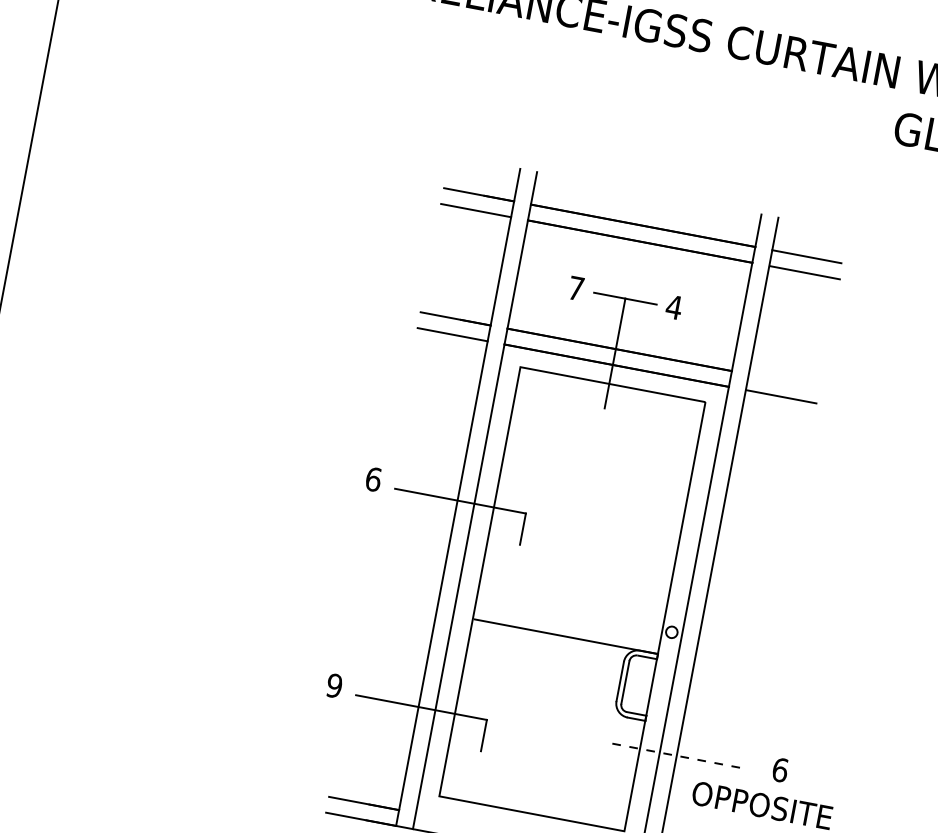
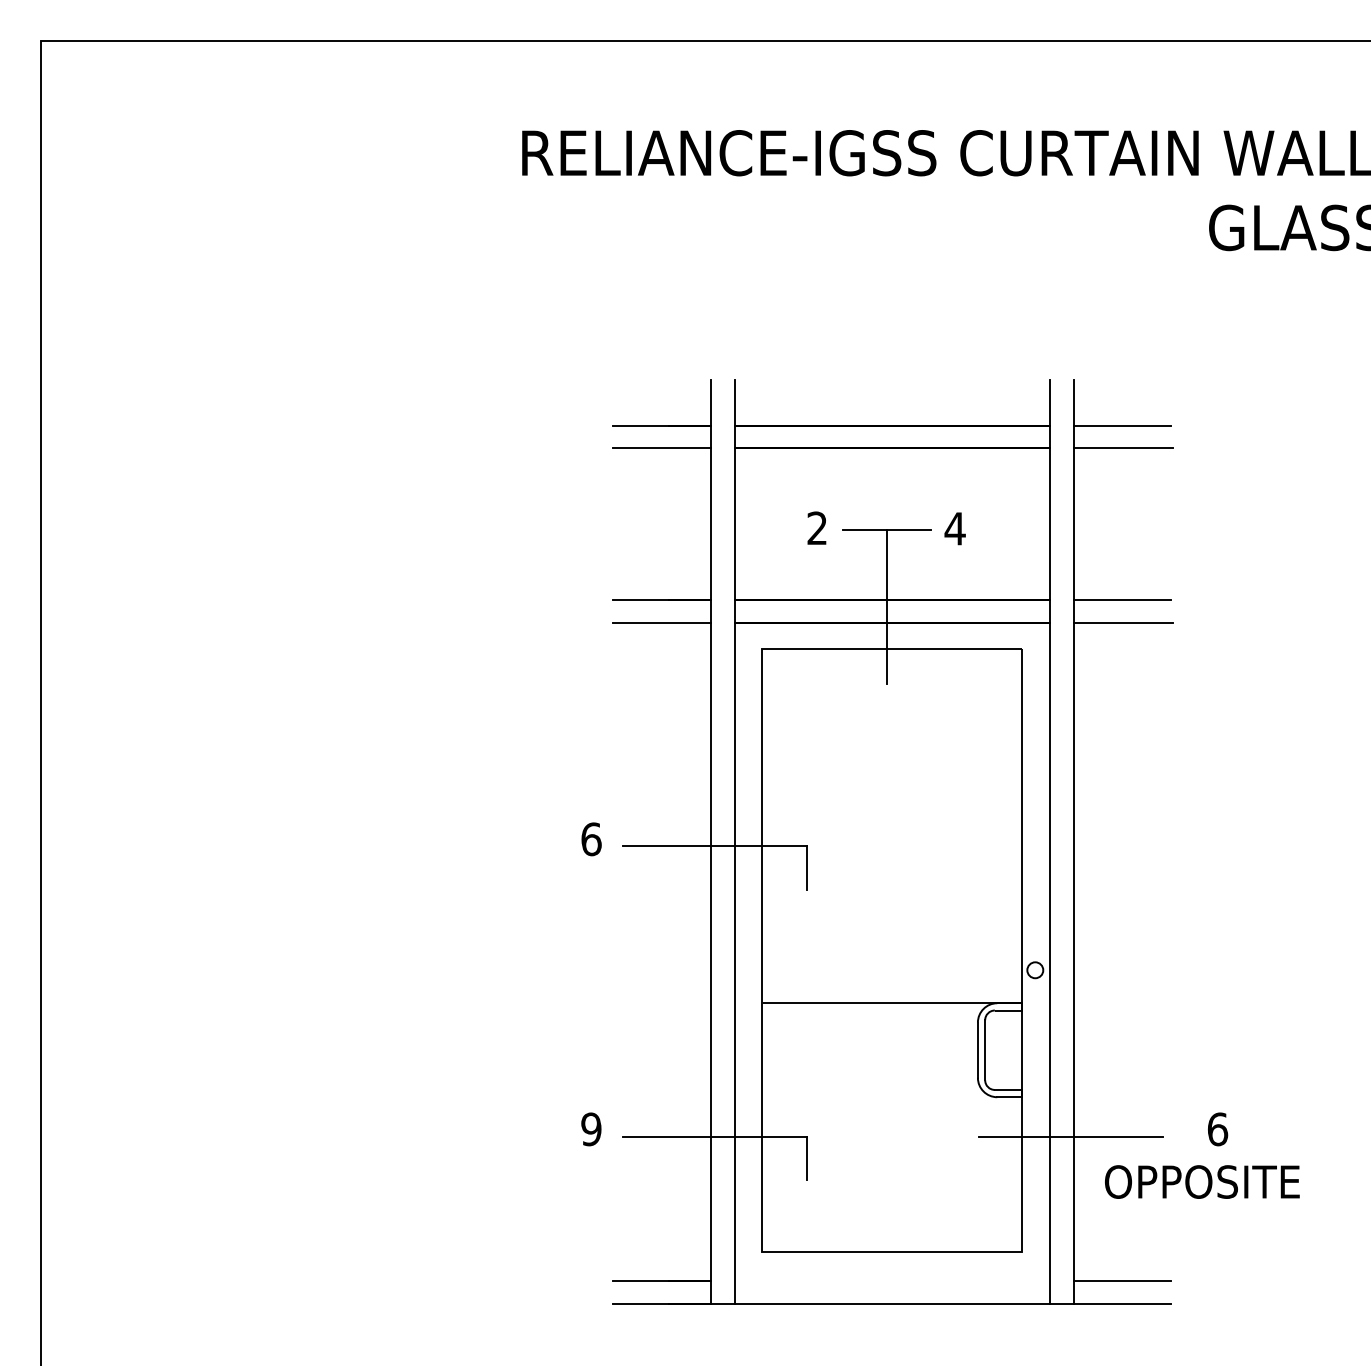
text: (575, 287) -> (816, 527), 7 -> 2
line: (782, 380) -> (1121, 600), added
line: (674, 755) -> (1070, 1136), dashed -> solid

